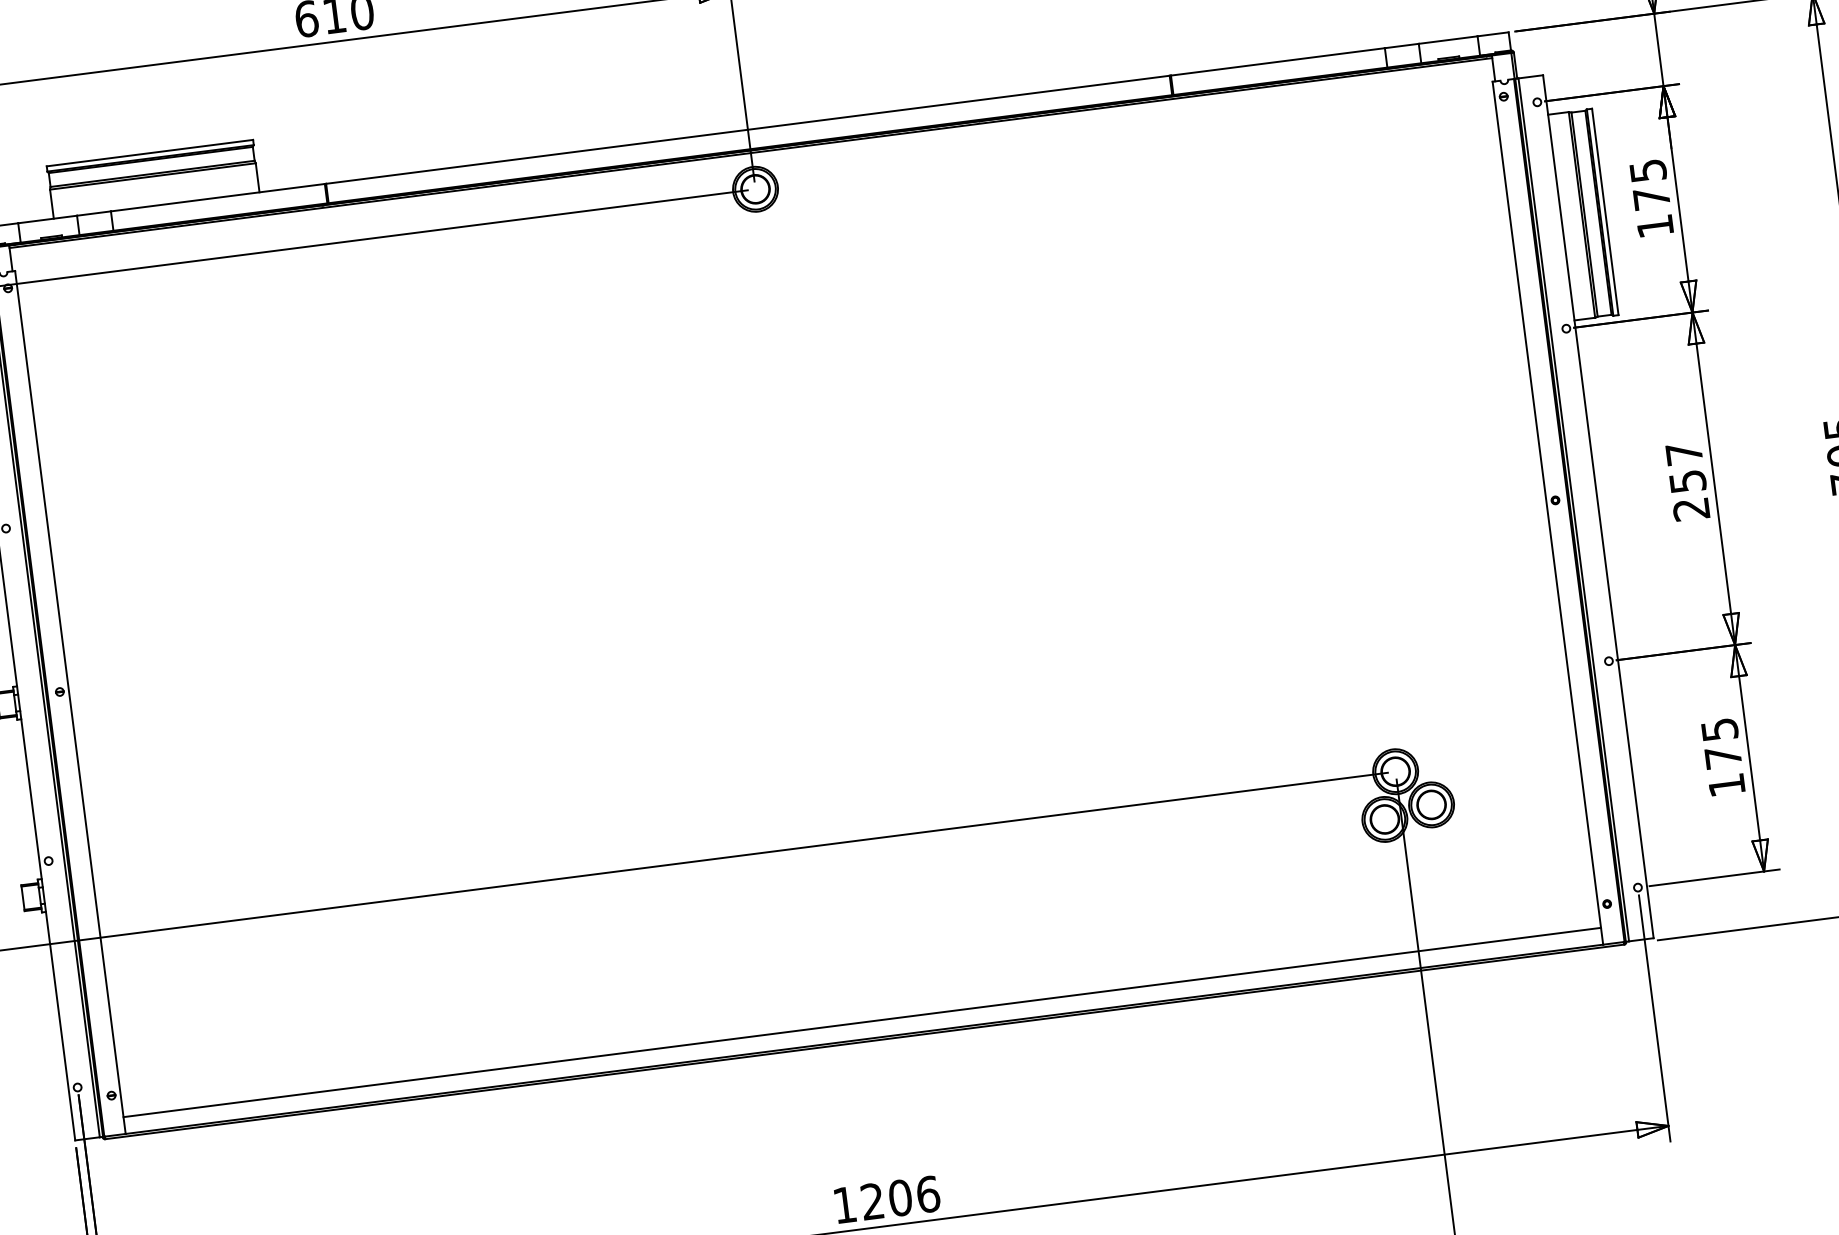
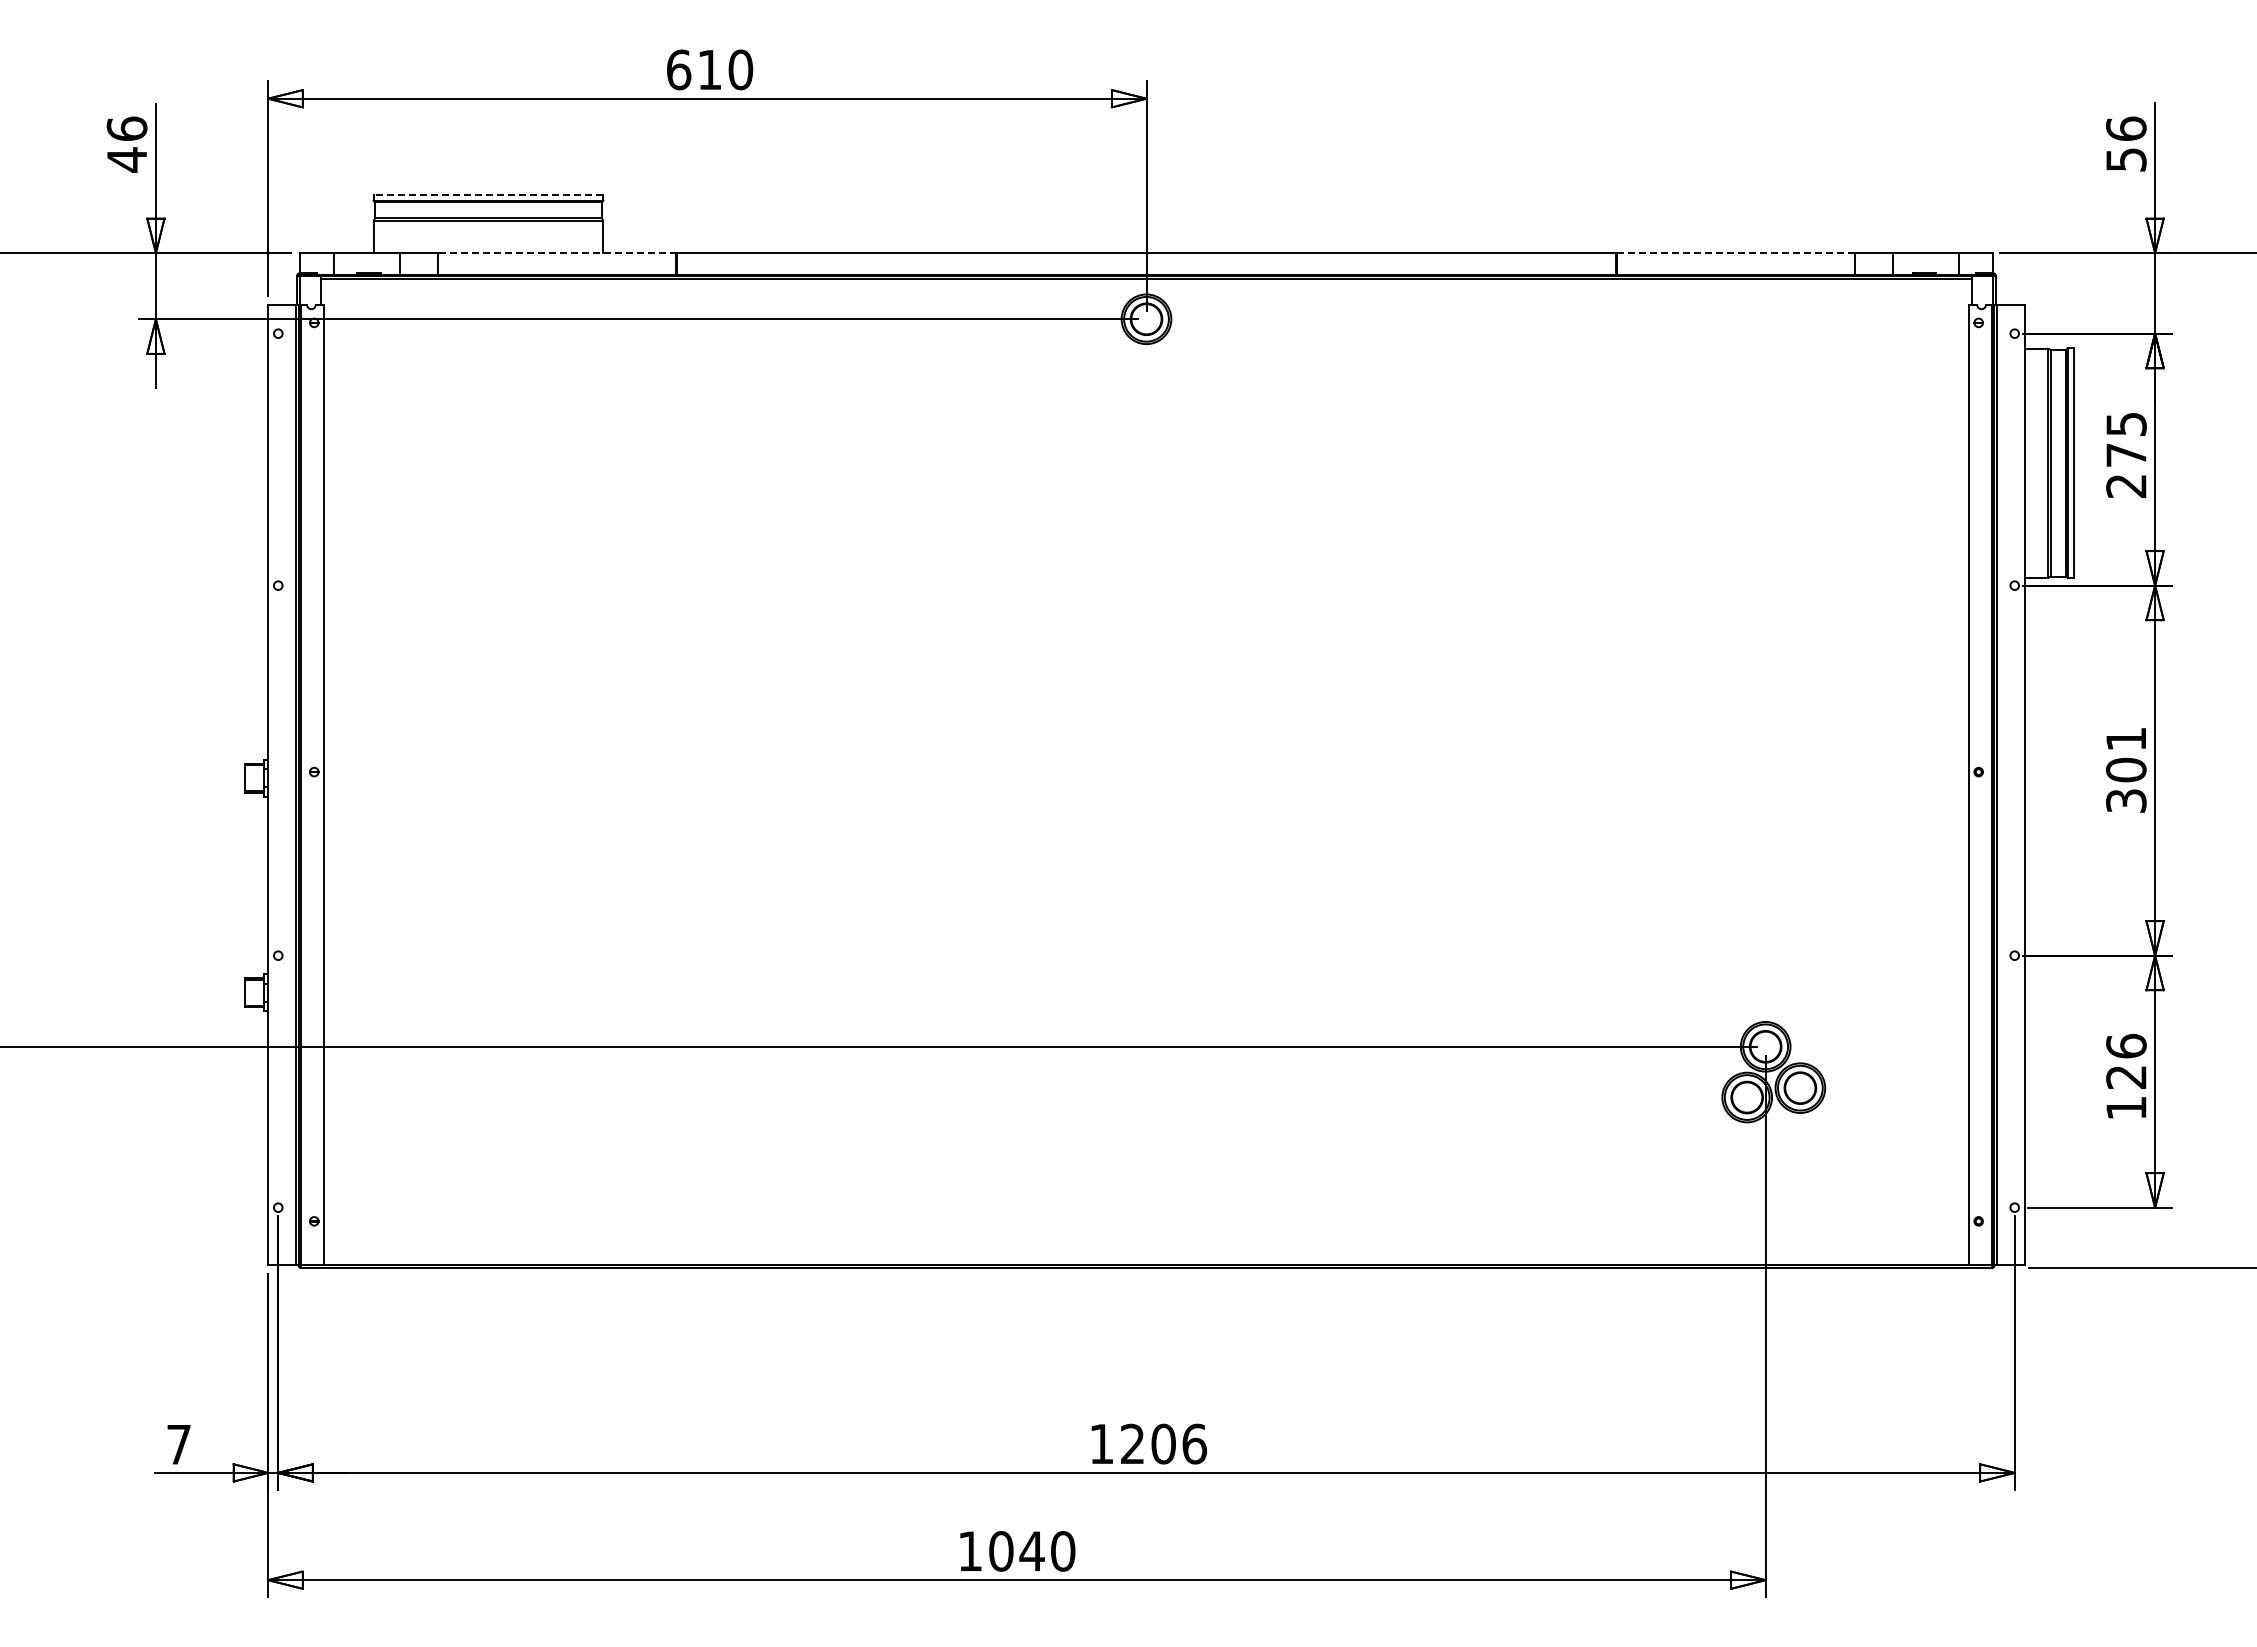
line: (1277, 62) -> (1735, 253), solid -> dashed
line: (149, 152) -> (488, 194), solid -> dashed
line: (218, 197) -> (557, 253), solid -> dashed
text: (1655, 226) -> (2126, 486), 175 -> 275
text: (1687, 481) -> (2126, 769), 257 -> 301
text: (1721, 743) -> (2126, 1061), 175 -> 126
line: (862, 1022) -> (1146, 1246), removed

